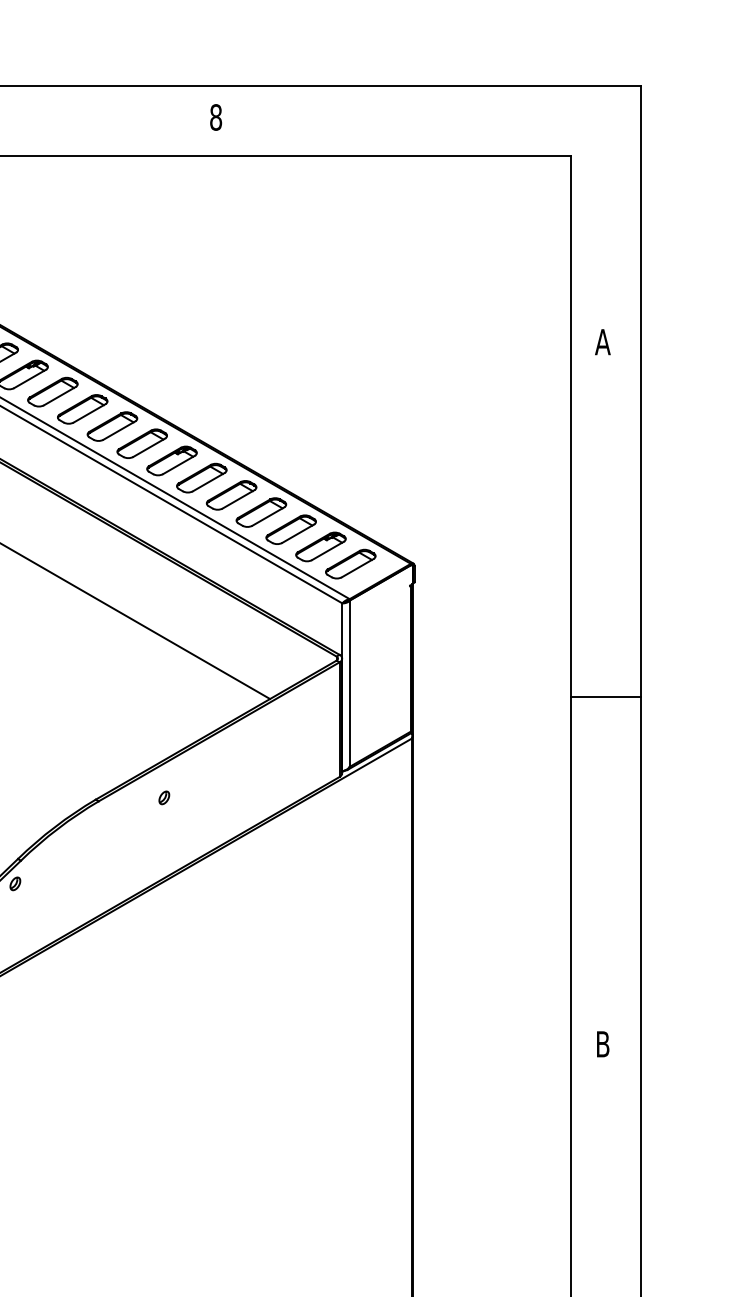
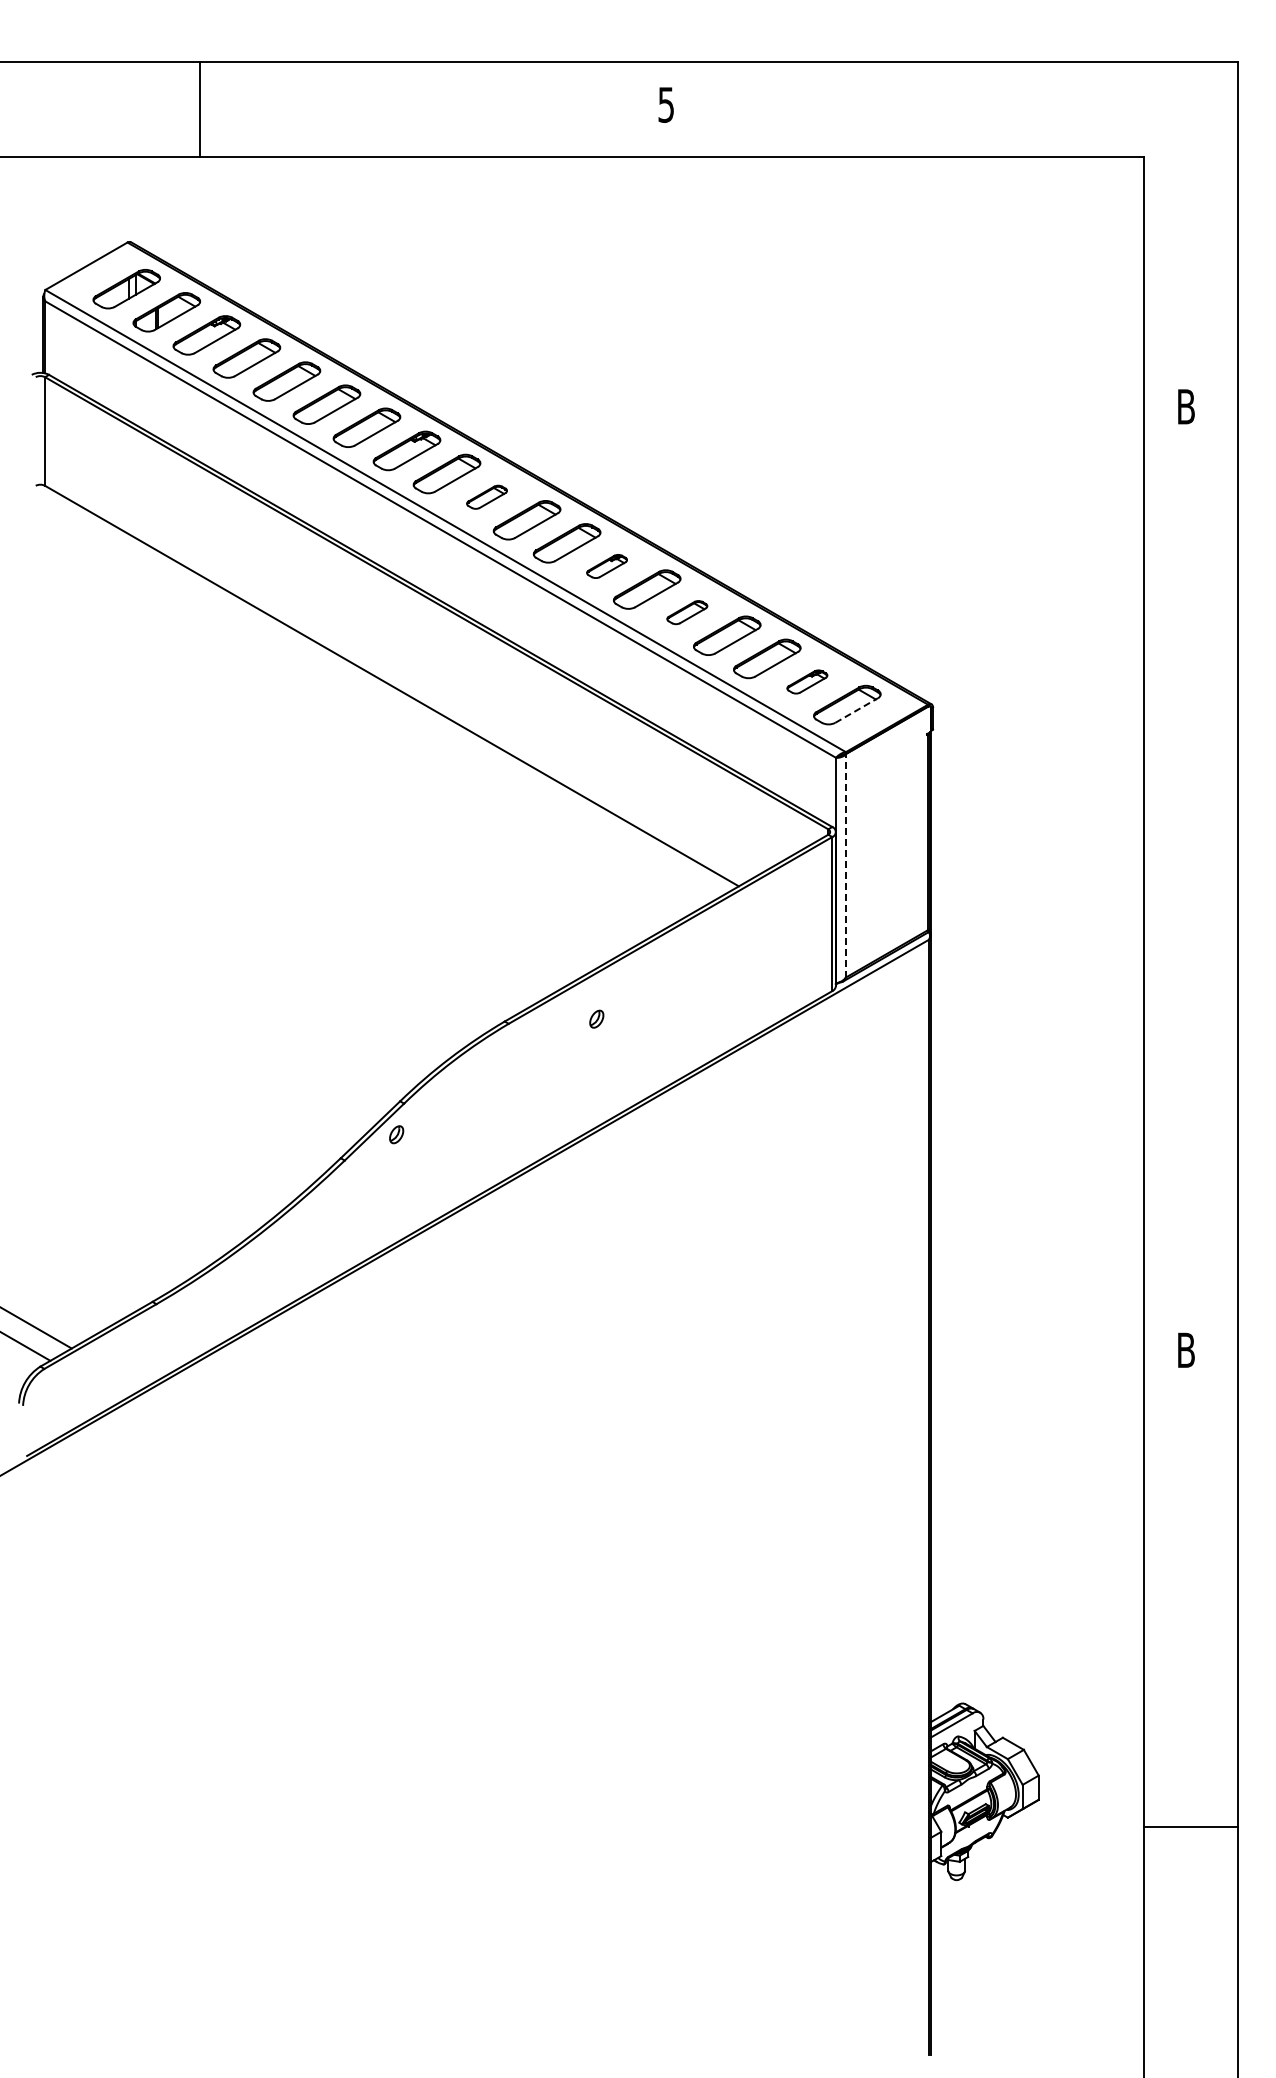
text: (216, 117) -> (666, 104), 8 -> 5
text: (602, 341) -> (1185, 406), A -> B
part: (82, 409) -> (486, 497), size x0.6
part: (171, 460) -> (606, 566), size x0.6
part: (231, 495) -> (687, 612), size x0.6
part: (321, 546) -> (807, 681), size x0.6
line: (357, 568) -> (856, 710), solid -> dashed
line: (349, 683) -> (845, 865), solid -> dashed
line: (606, 696) -> (1190, 883), removed

